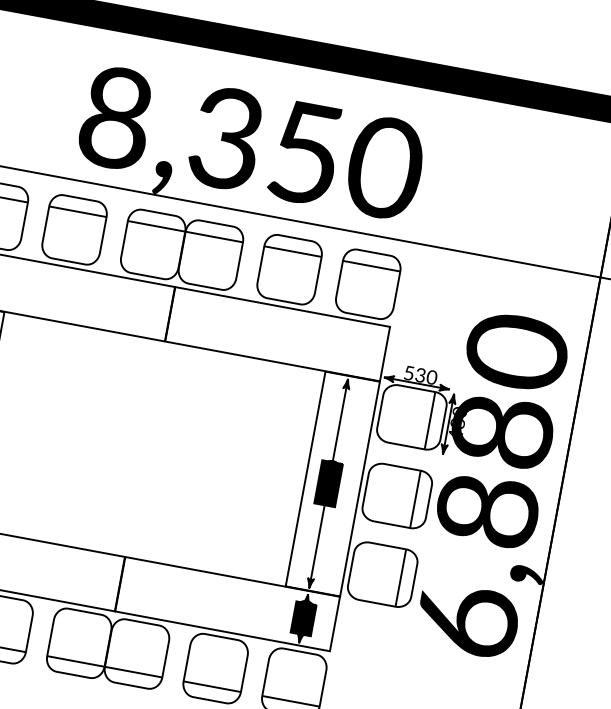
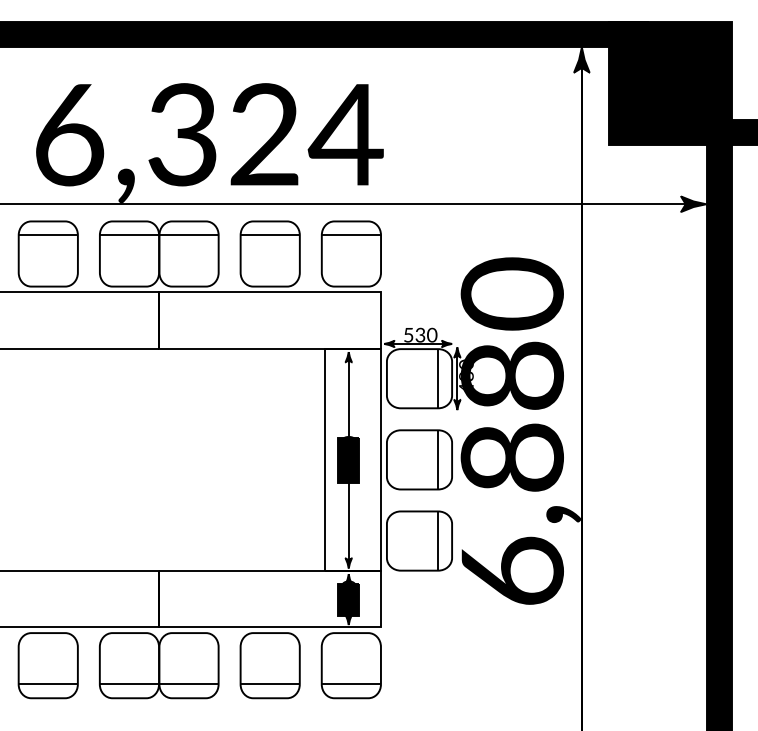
text: (252, 143) -> (209, 134), 8,350 -> 6,324

